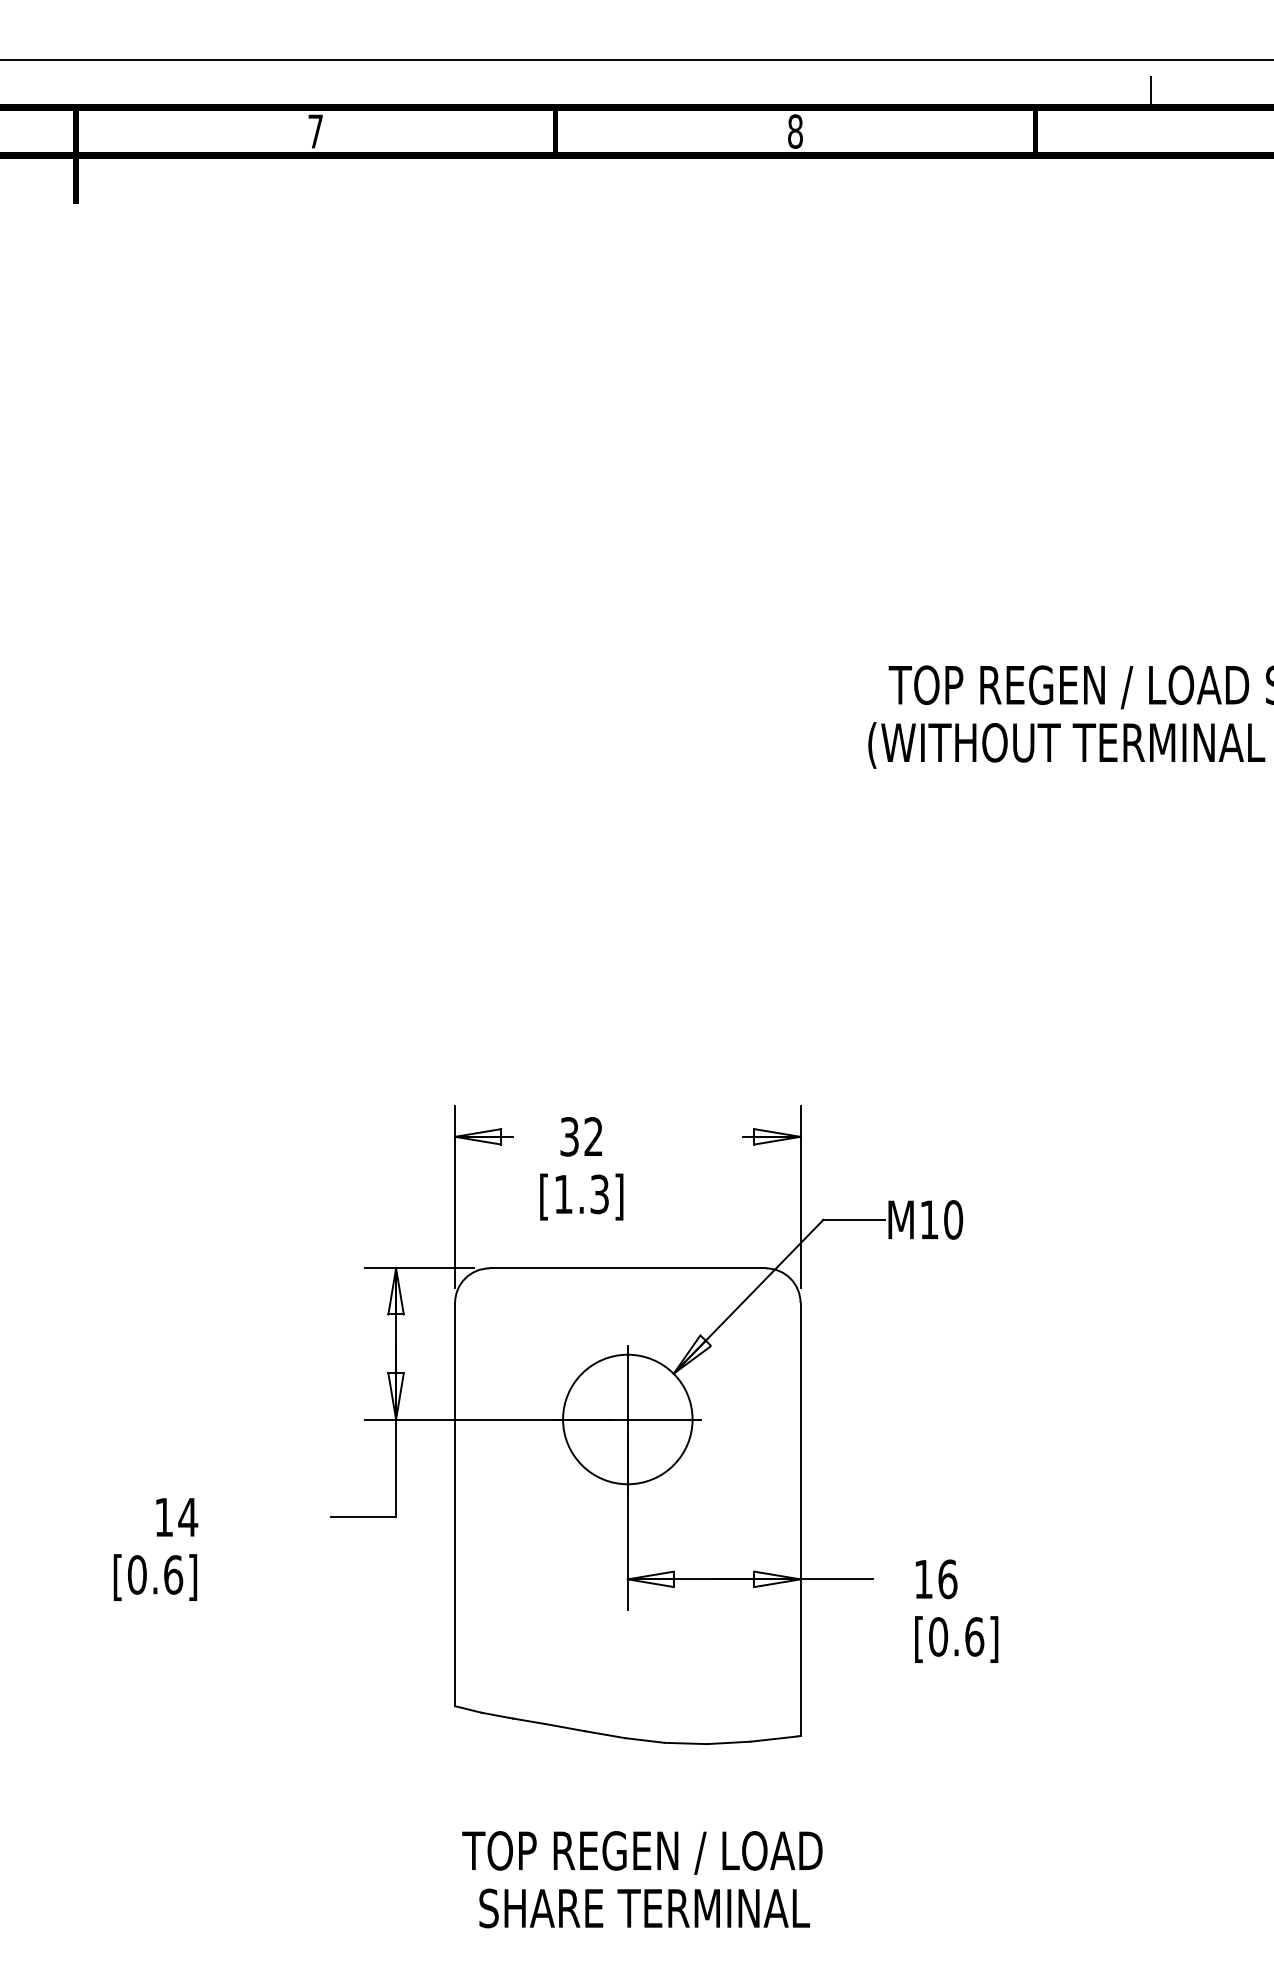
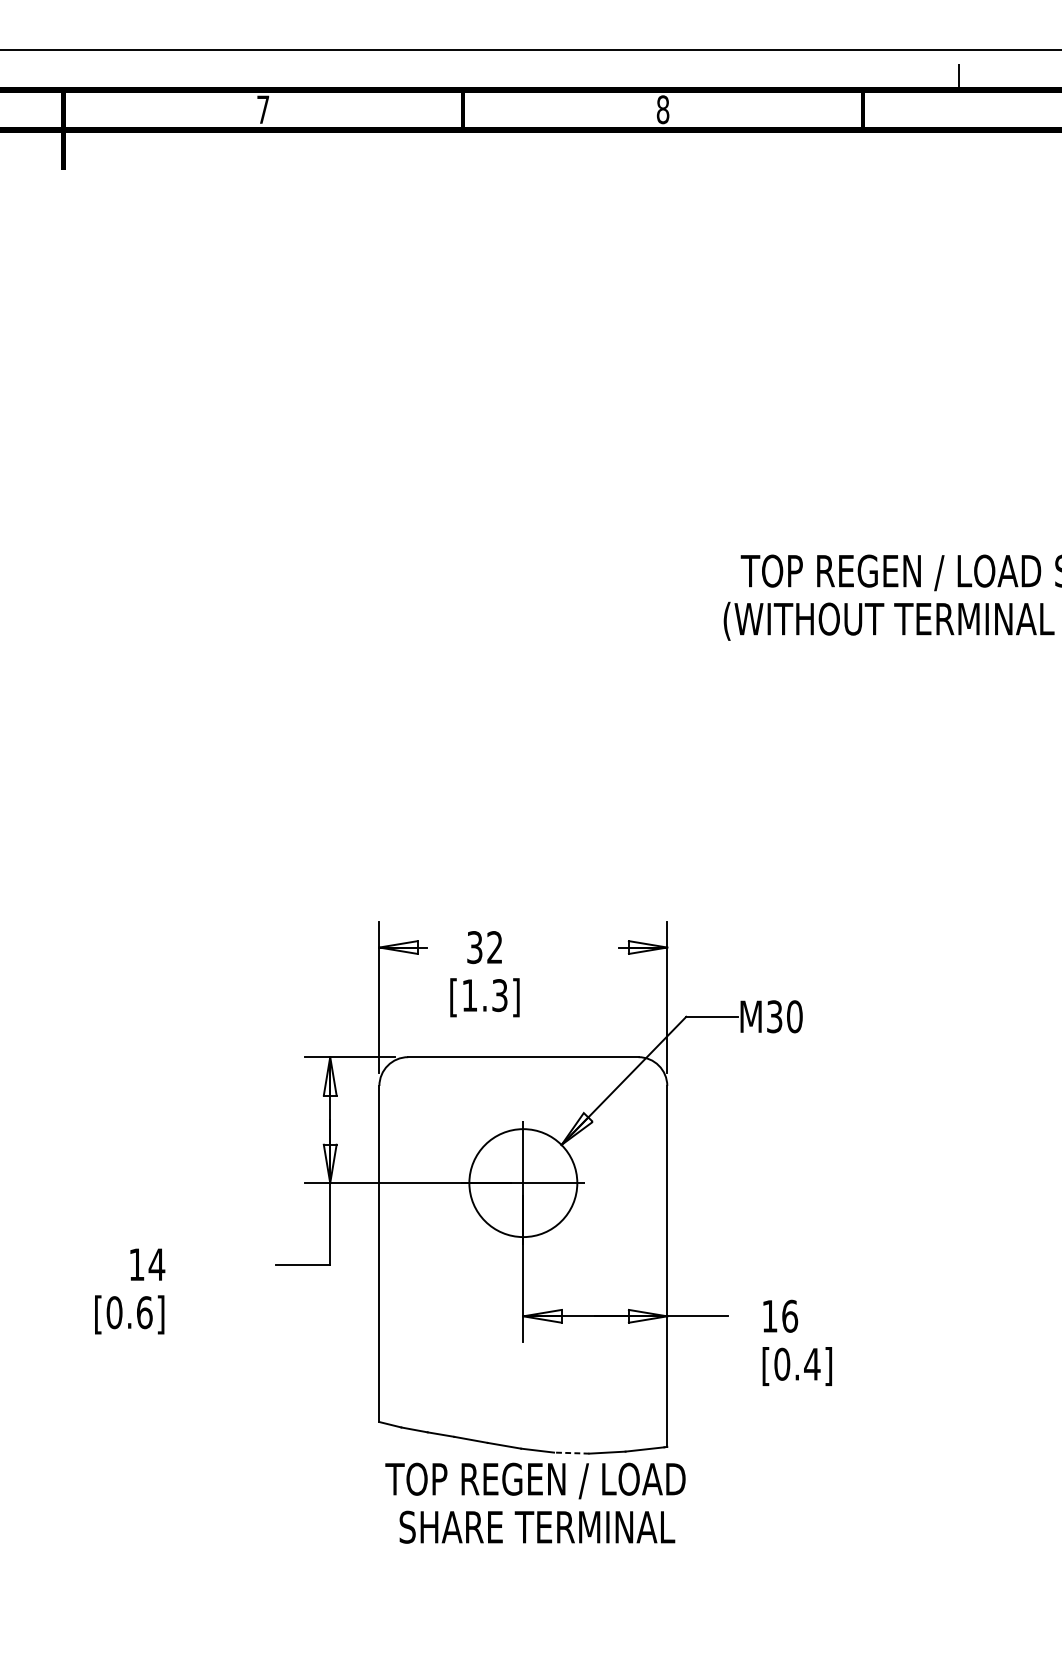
text: (929, 1219) -> (774, 1016), M10 -> M30
text: (974, 1636) -> (812, 1363), [0.6] -> [0.4]
line: (685, 1743) -> (571, 1453), solid -> dashed
text: (642, 1879) -> (535, 1503), moved

